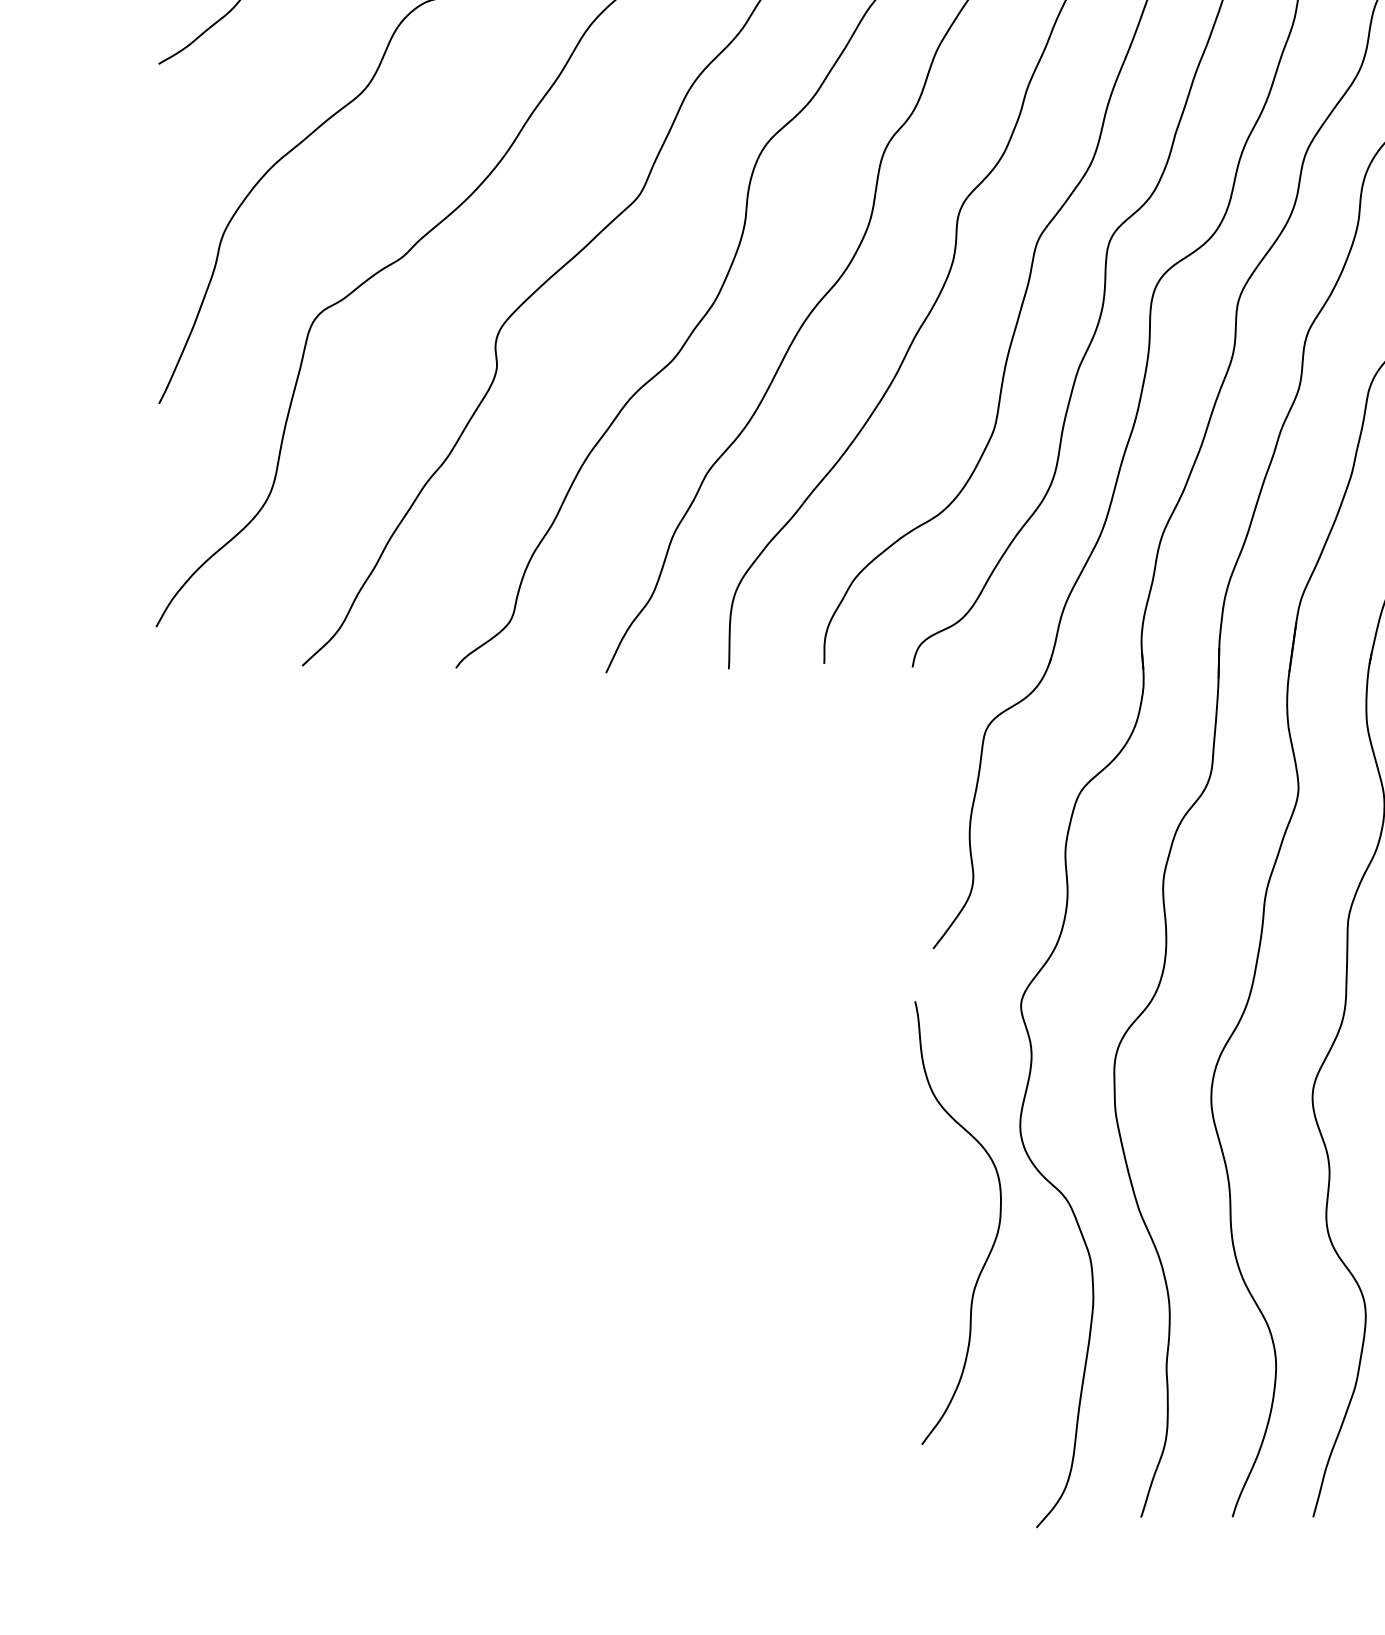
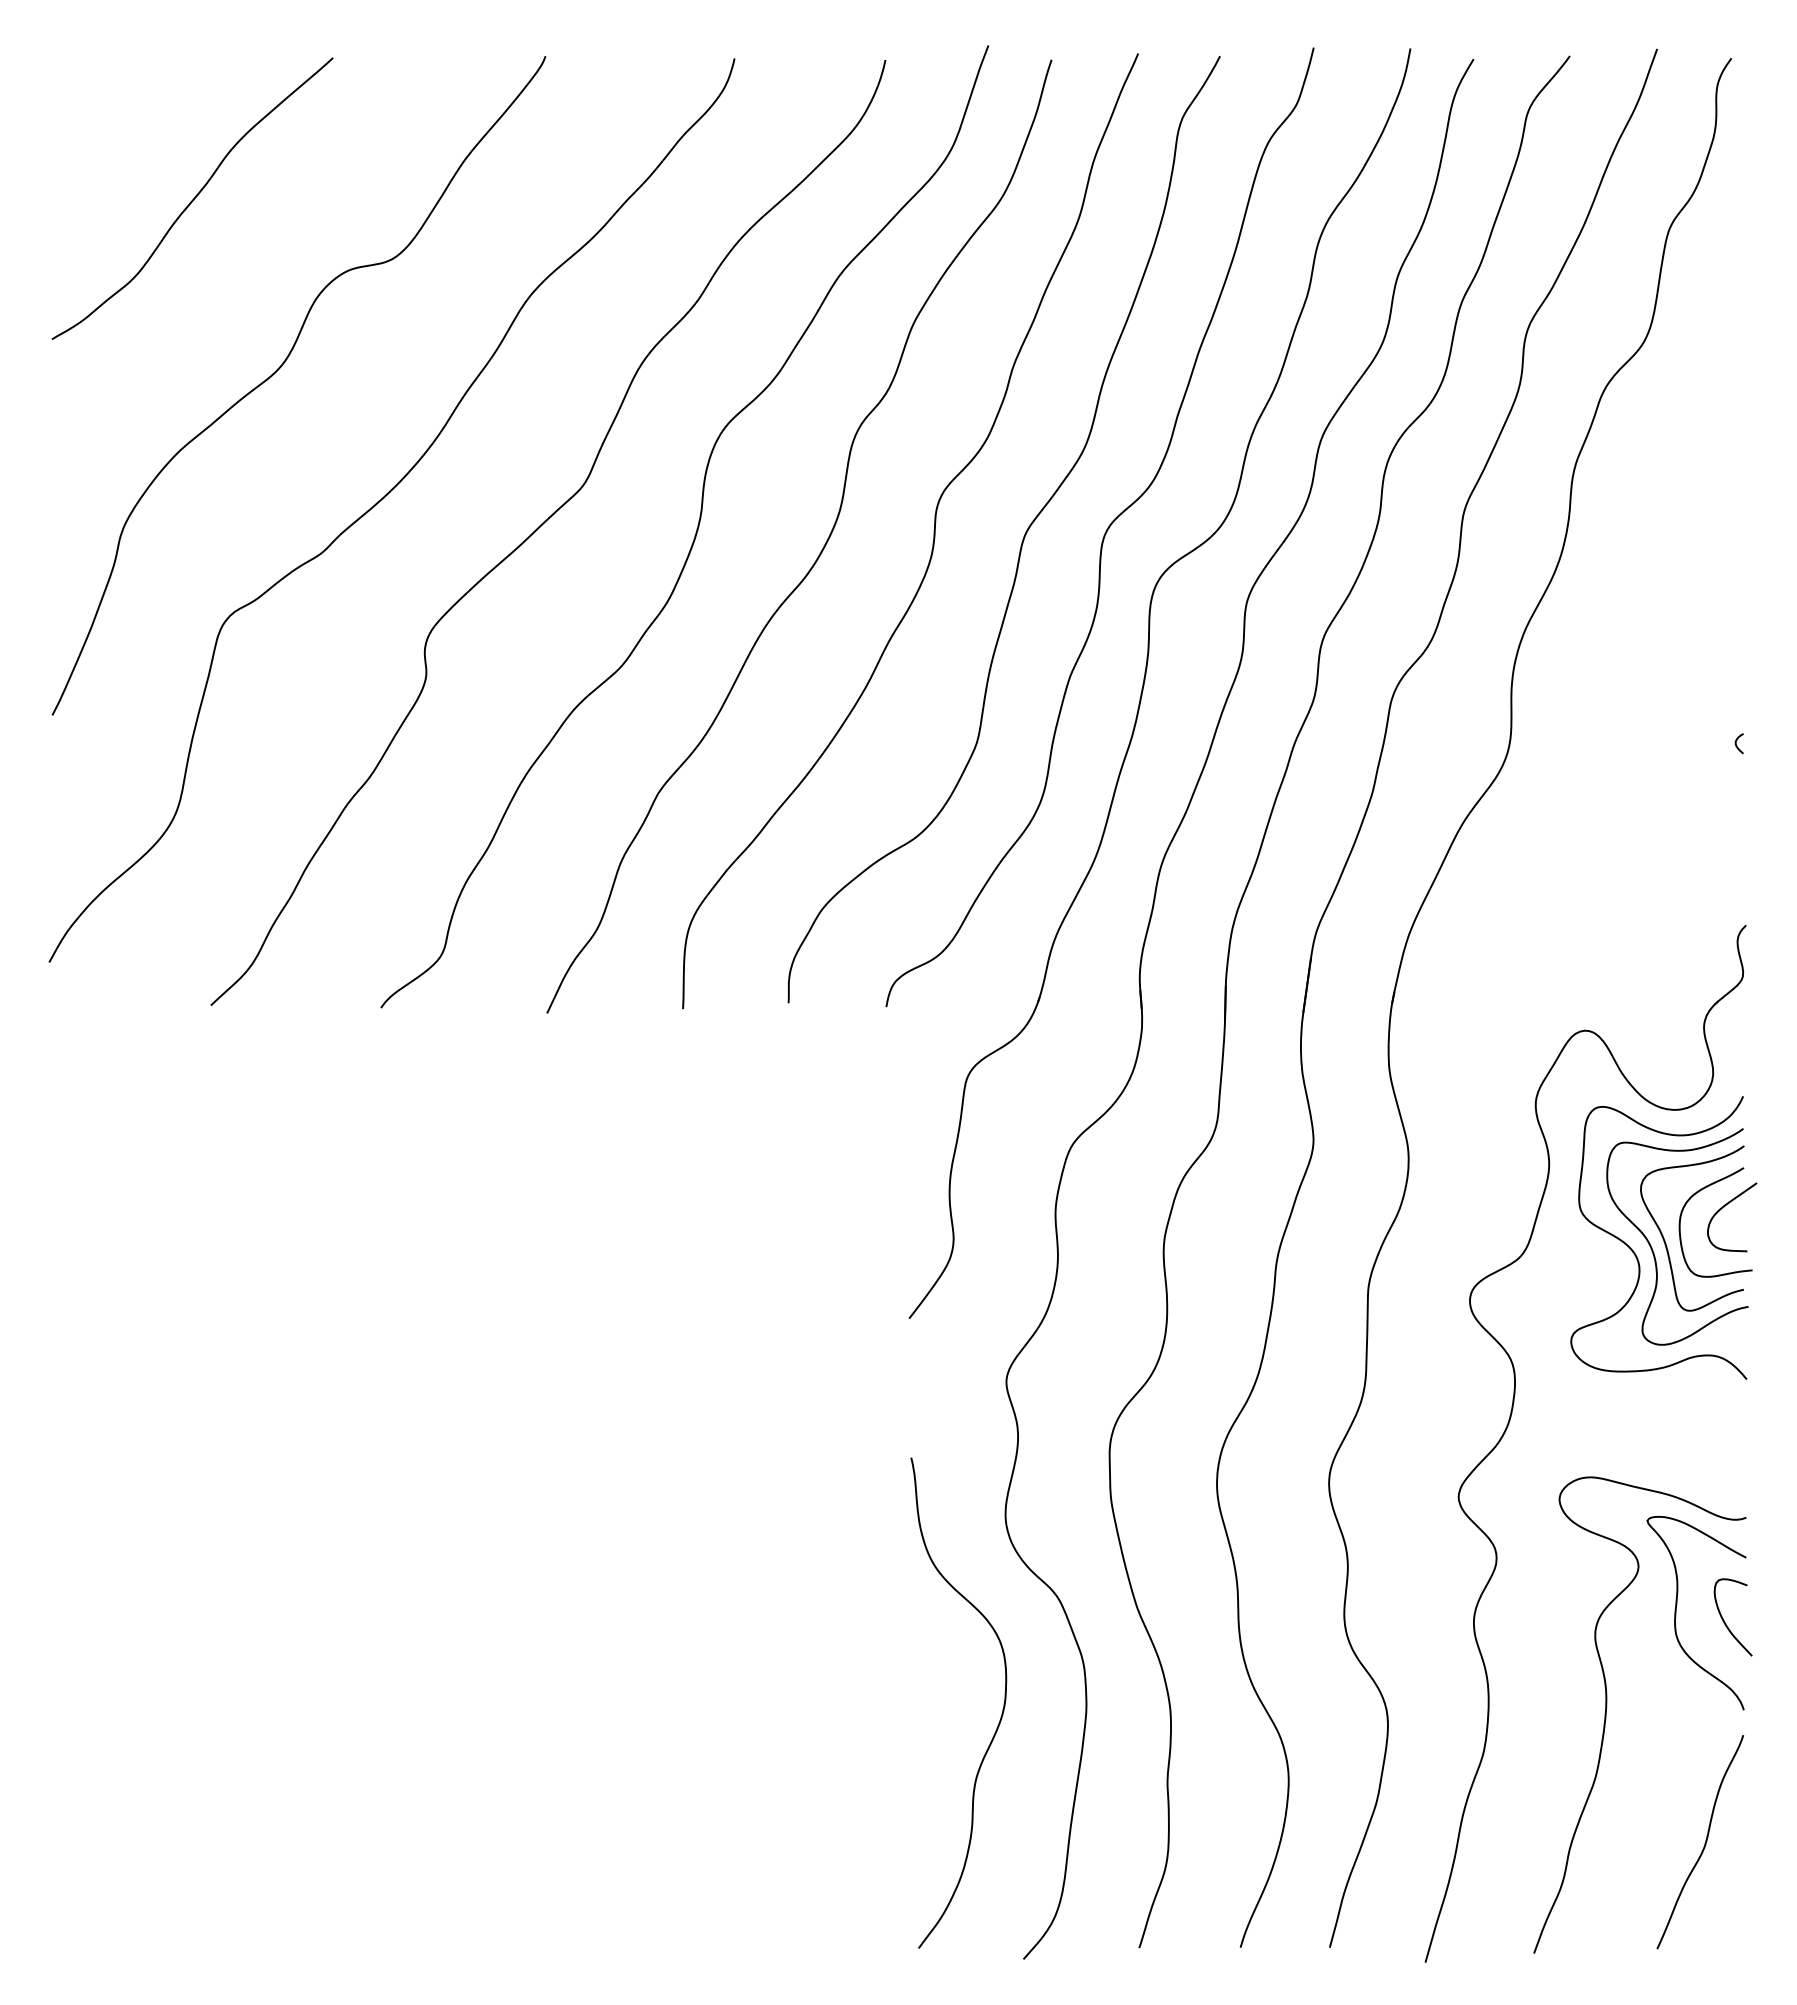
curve: (995, 1235) -> (1000, 1716), moved

